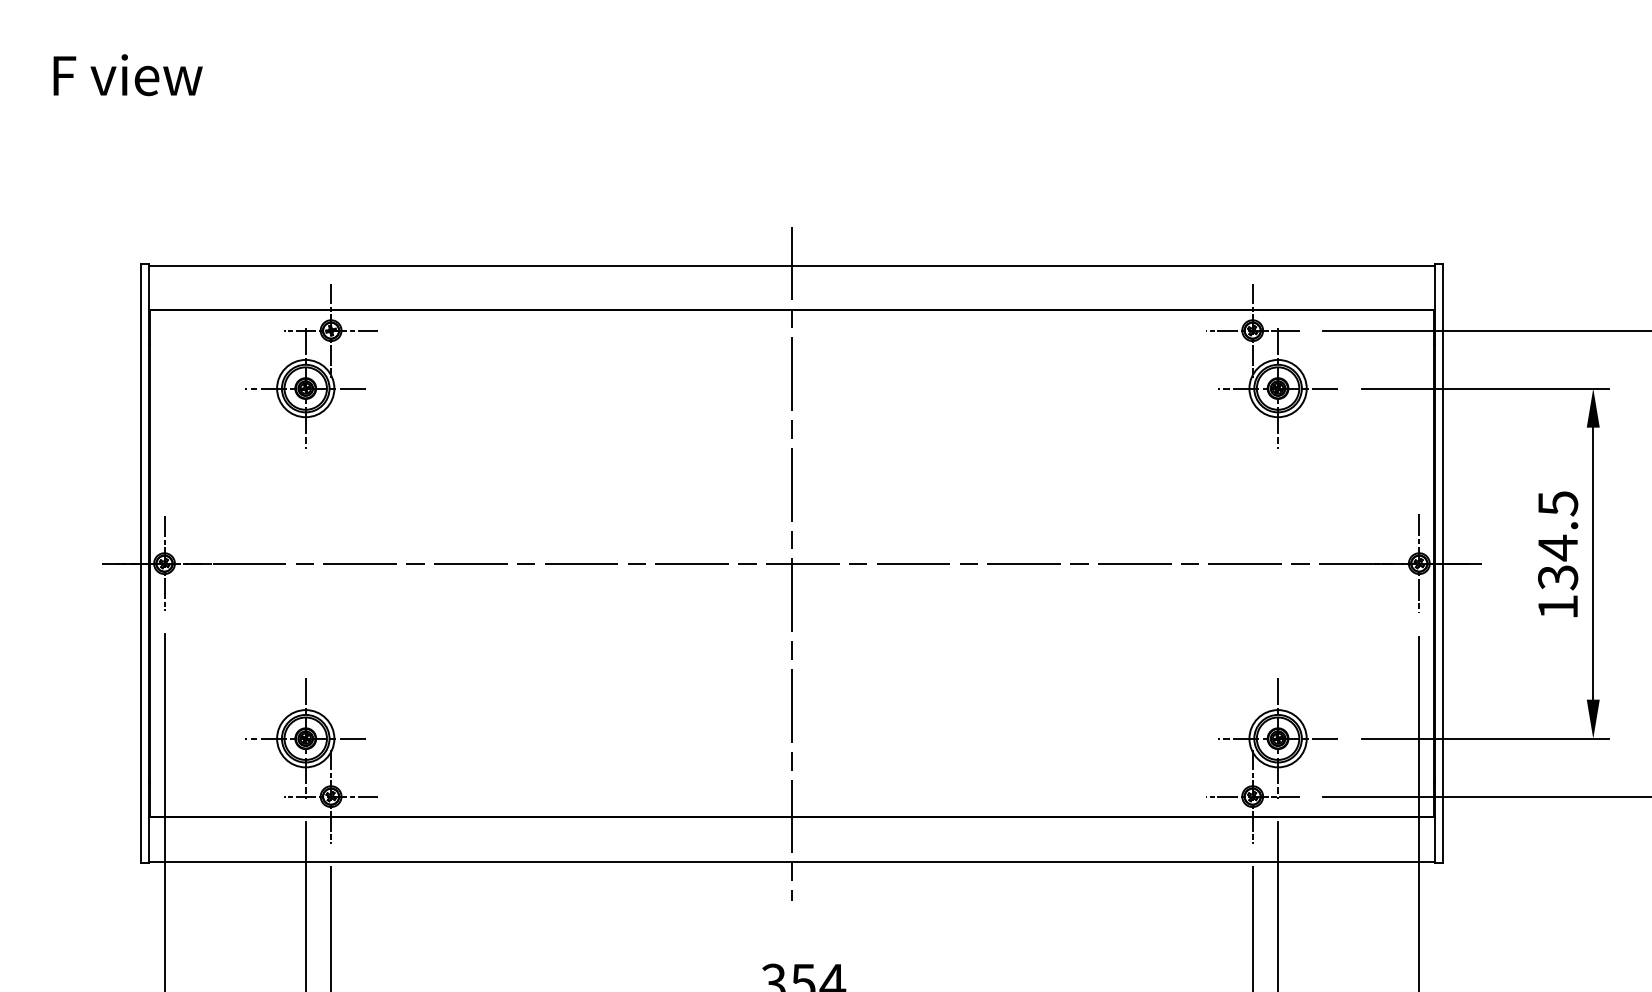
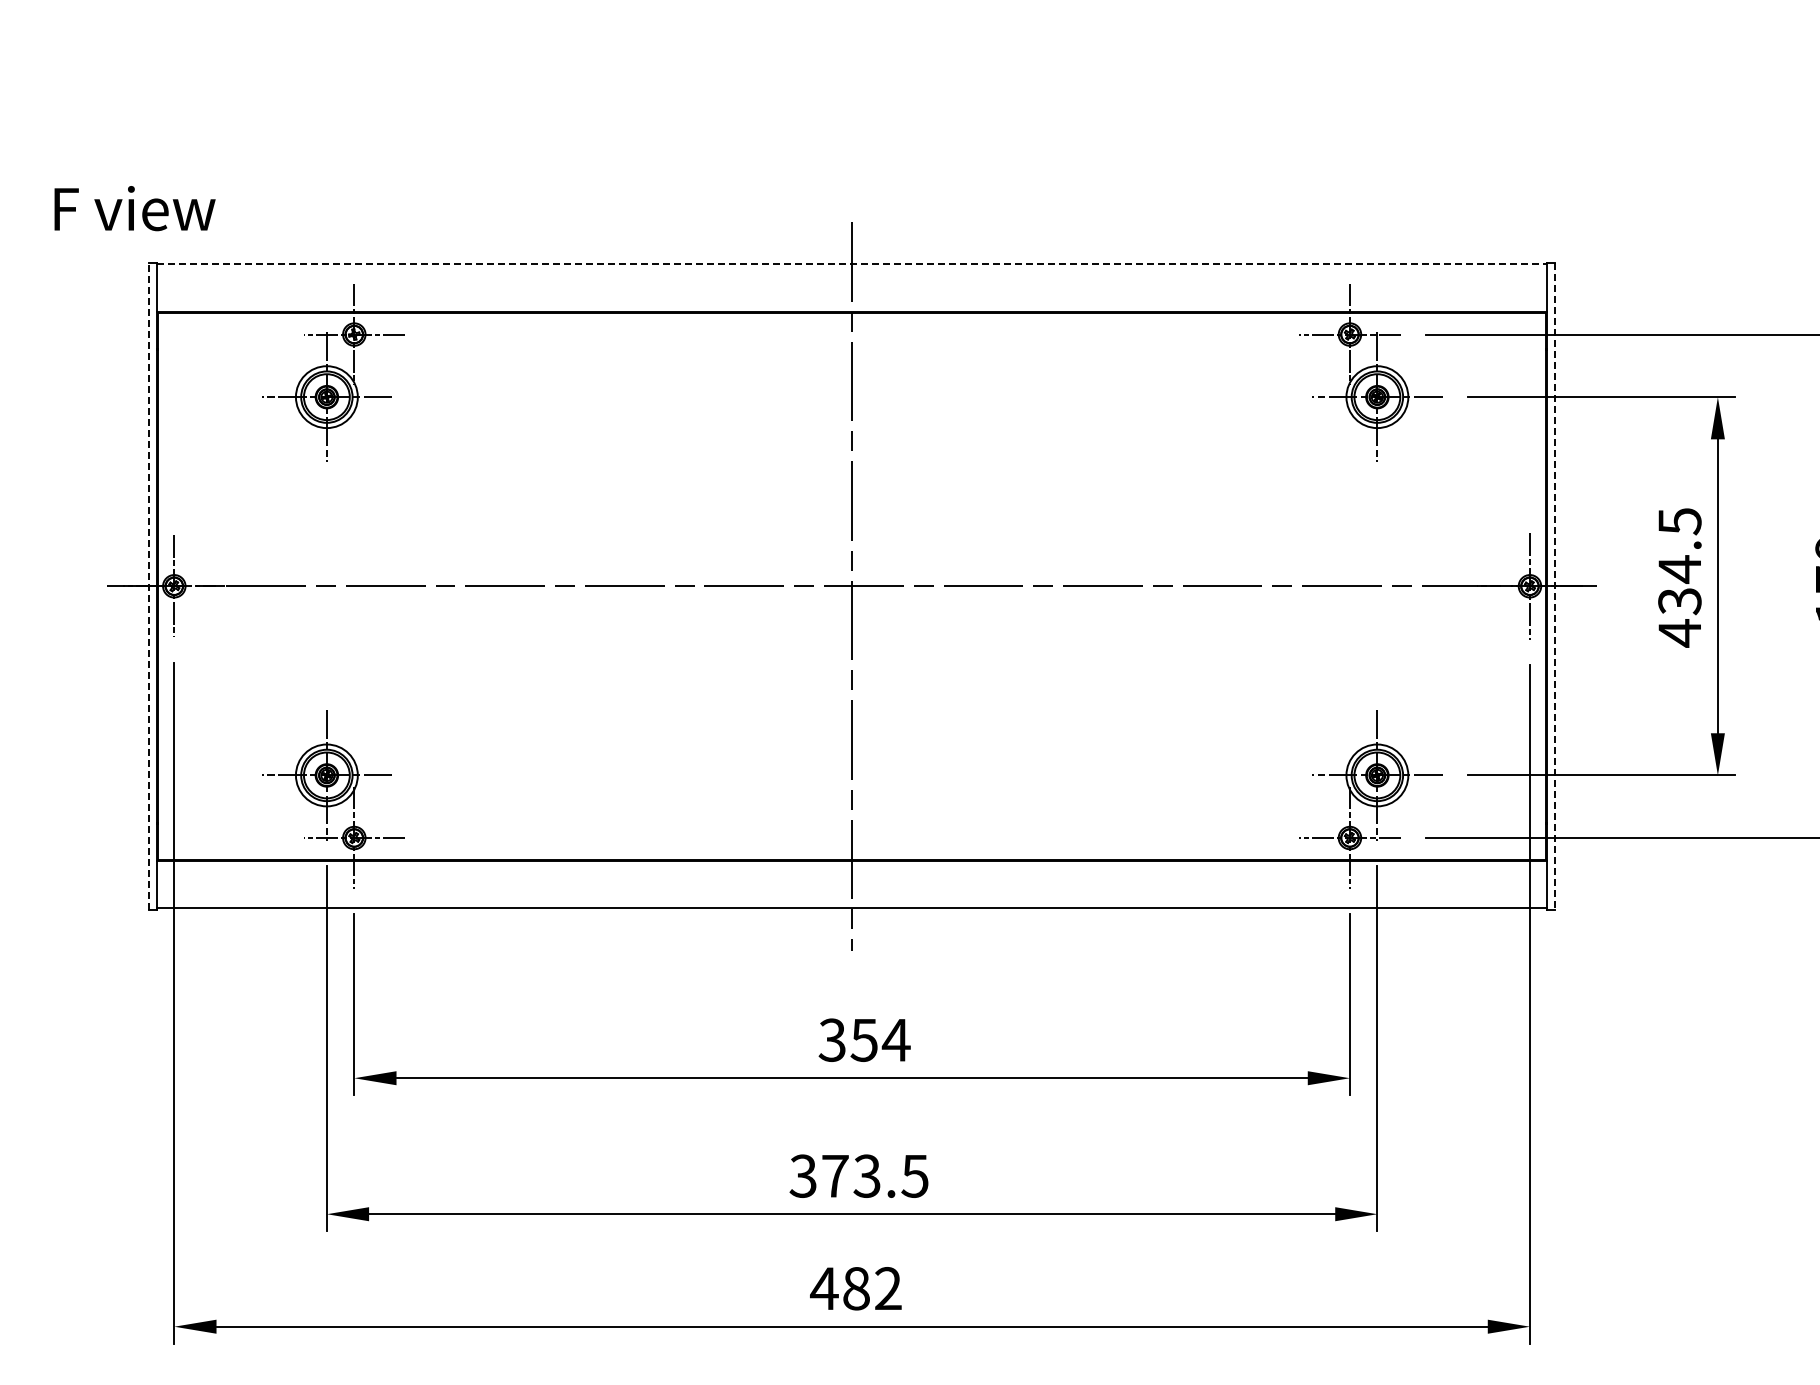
text: (127, 75) -> (134, 208), moved
line: (792, 265) -> (852, 264), solid -> dashed
line: (141, 562) -> (149, 585), solid -> dashed
line: (1442, 563) -> (1555, 586), solid -> dashed
text: (1557, 607) -> (1679, 633), 134.5 -> 434.5

